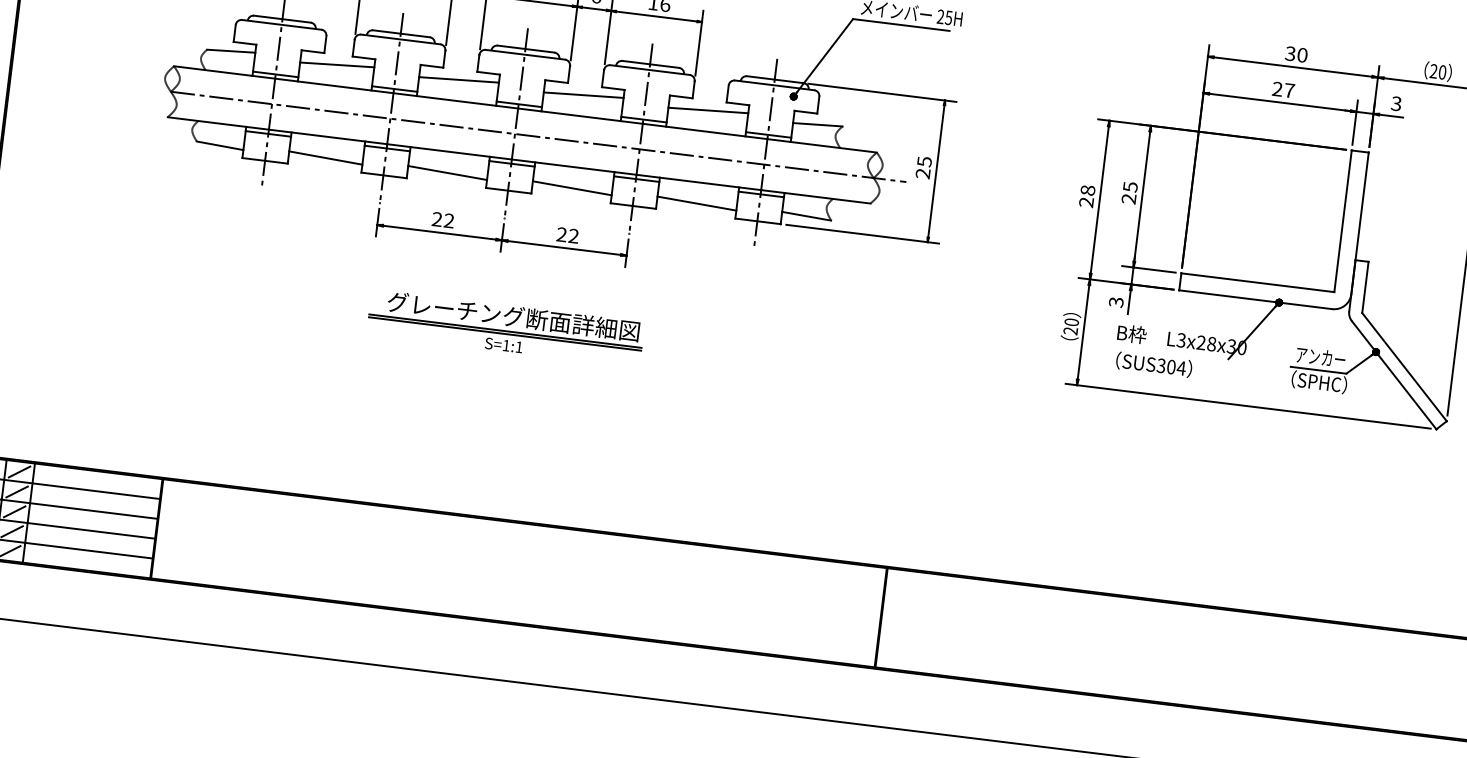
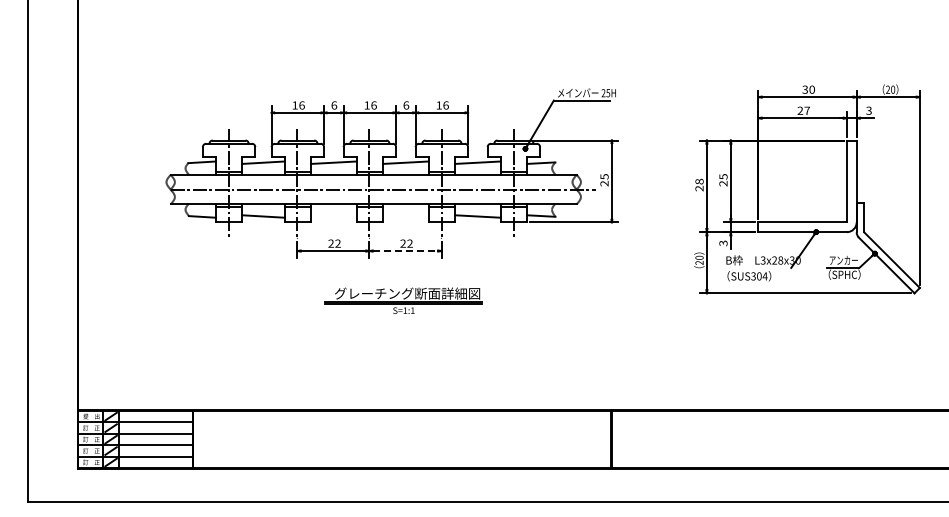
line: (447, 172) -> (333, 216), removed
line: (571, 188) -> (405, 216), removed
line: (564, 248) -> (405, 251), solid -> dashed
part: (505, 327) -> (403, 300), moved

